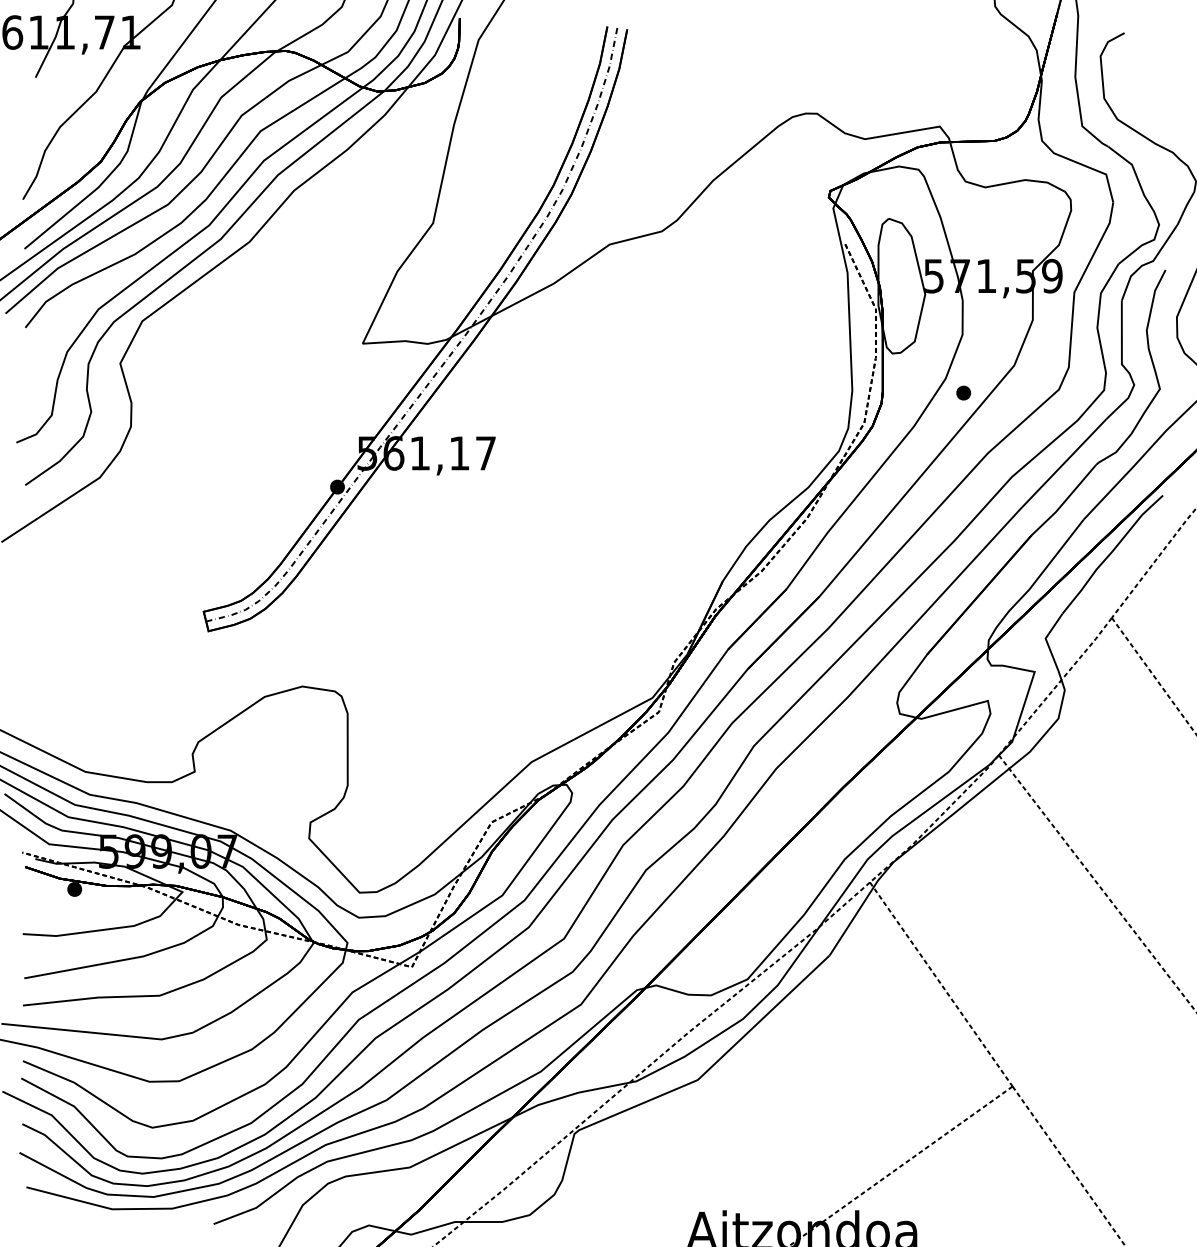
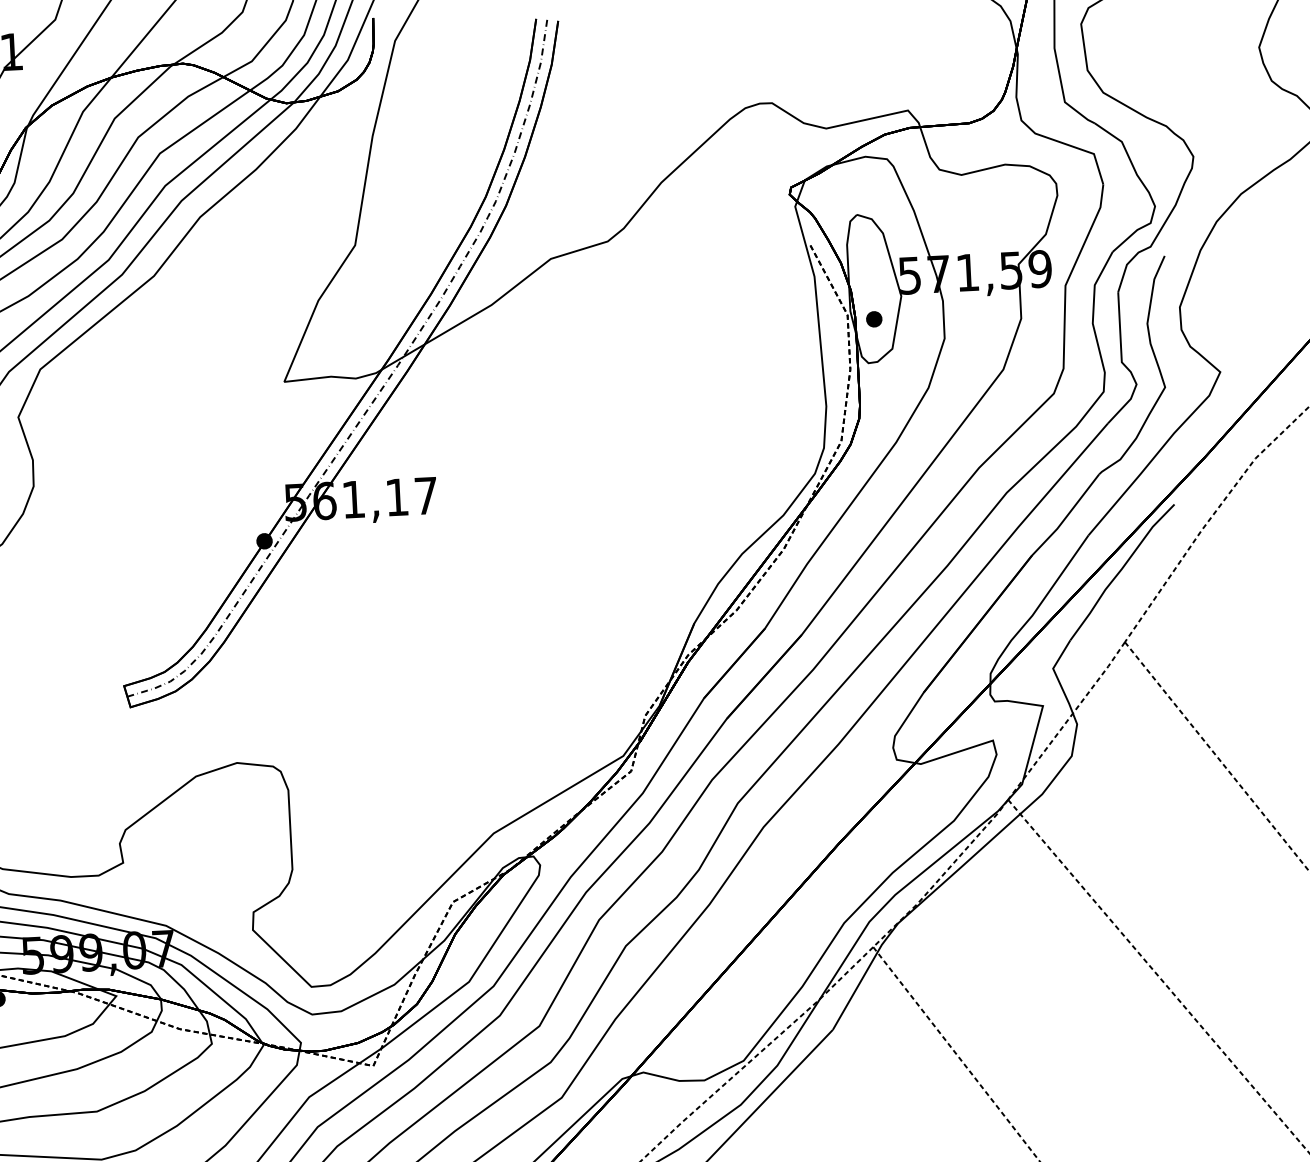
part: (963, 392) -> (874, 318), moved

